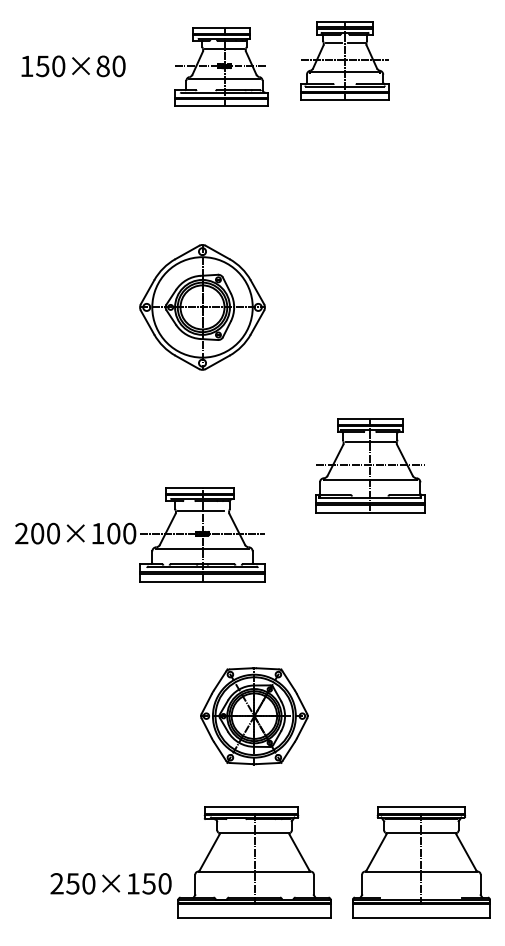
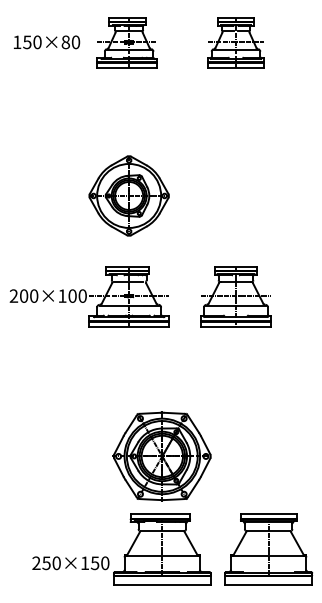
part: (344, 60) -> (235, 42), moved
part: (220, 66) -> (126, 42), moved
part: (140, 534) -> (89, 296), moved
part: (253, 716) -> (161, 456), size x1.43

